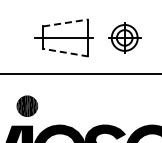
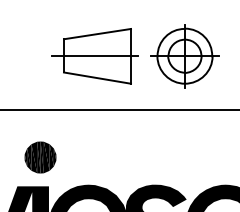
line: (65, 22) -> (97, 33), dashed -> solid
part: (124, 37) -> (184, 55), size x1.43
line: (65, 52) -> (97, 77), dashed -> solid

